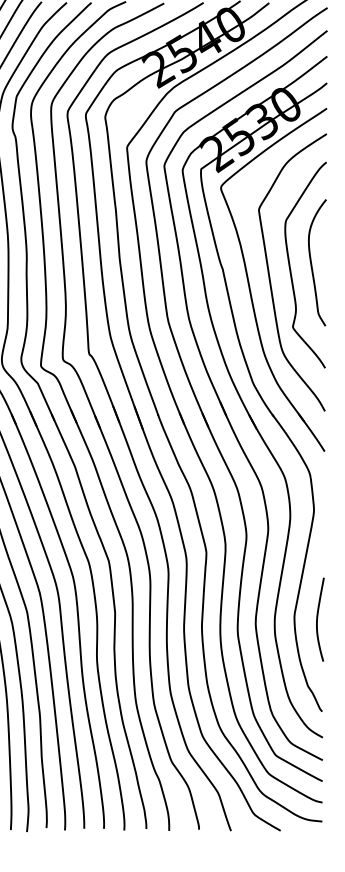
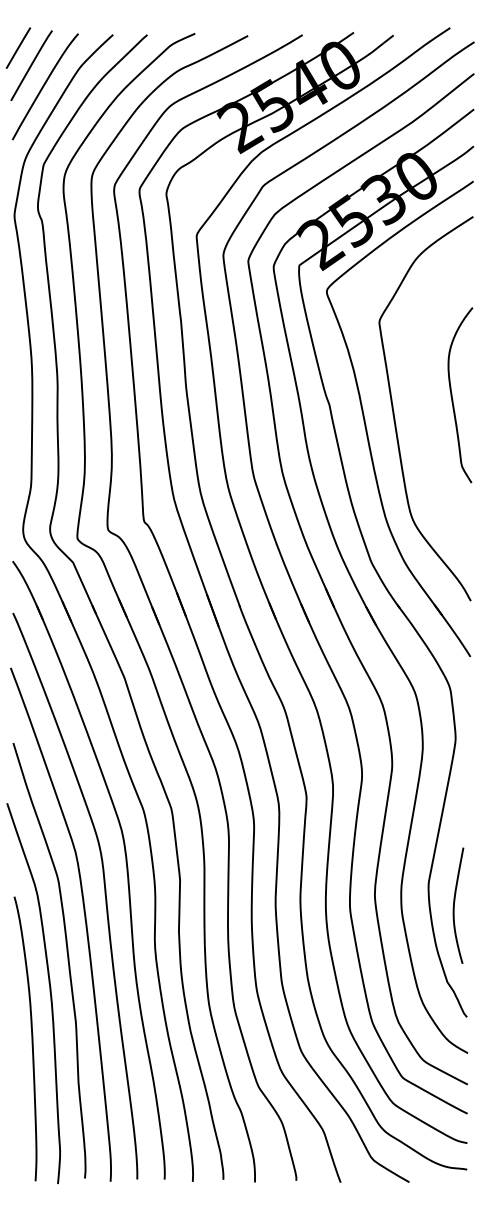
curve: (290, 268) -> (423, 402), removed
curve: (317, 619) -> (454, 905), moved

